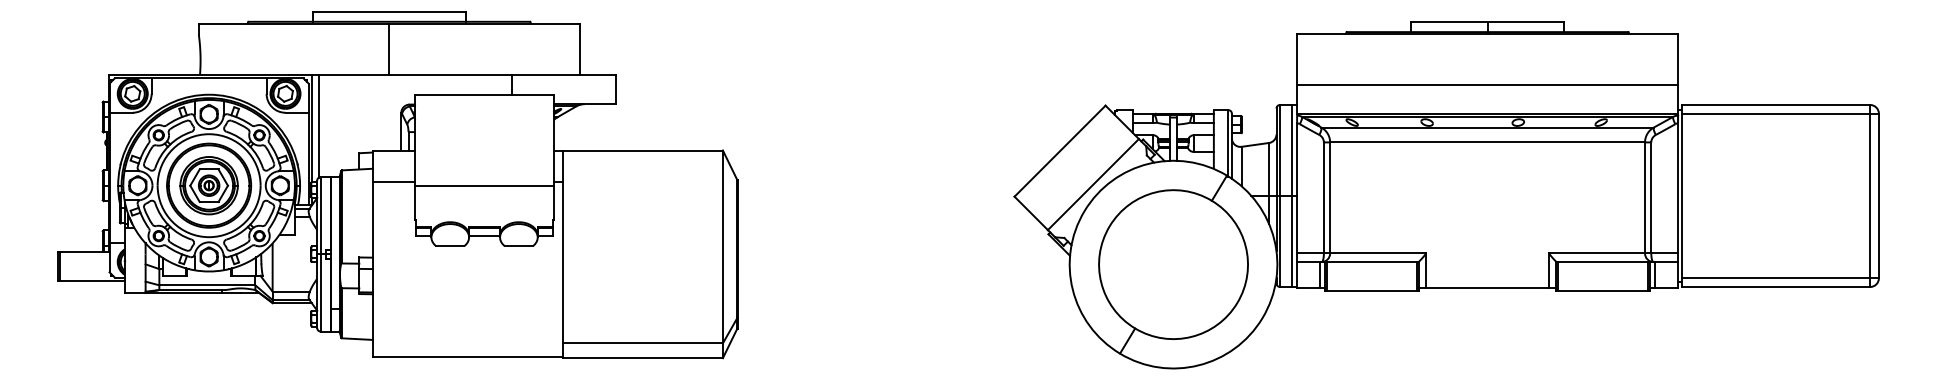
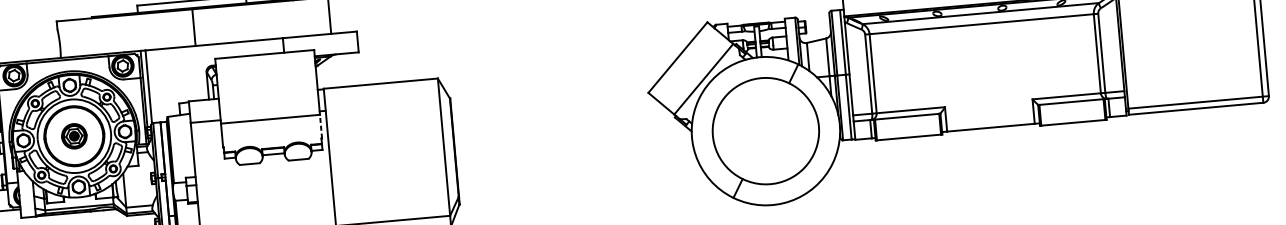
part: (208, 185) -> (73, 136), size x0.6
line: (554, 203) -> (321, 126), solid -> dashed

